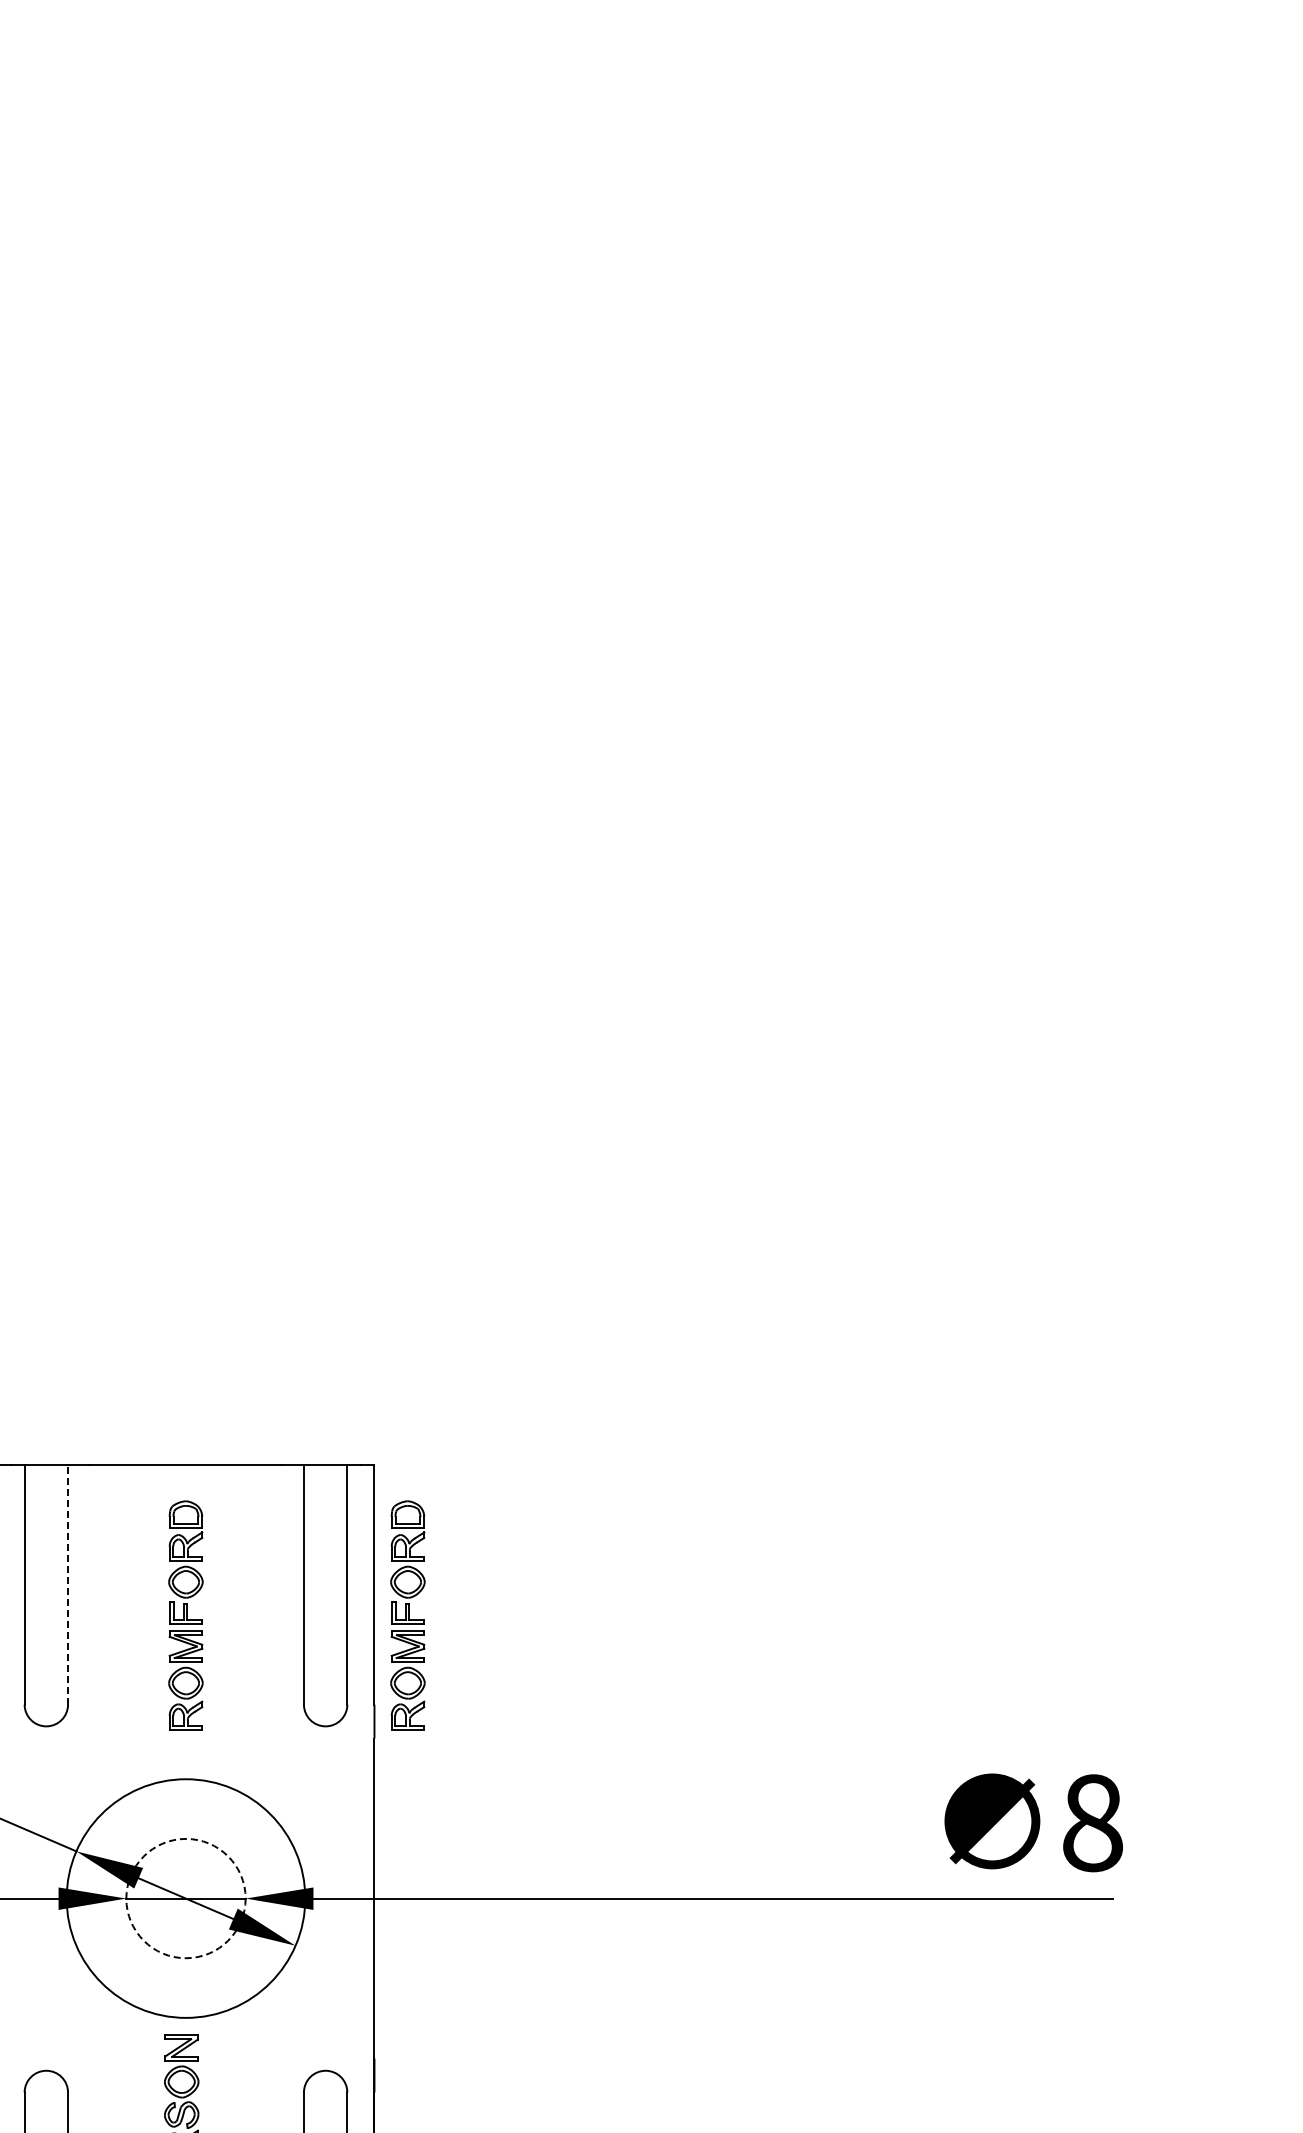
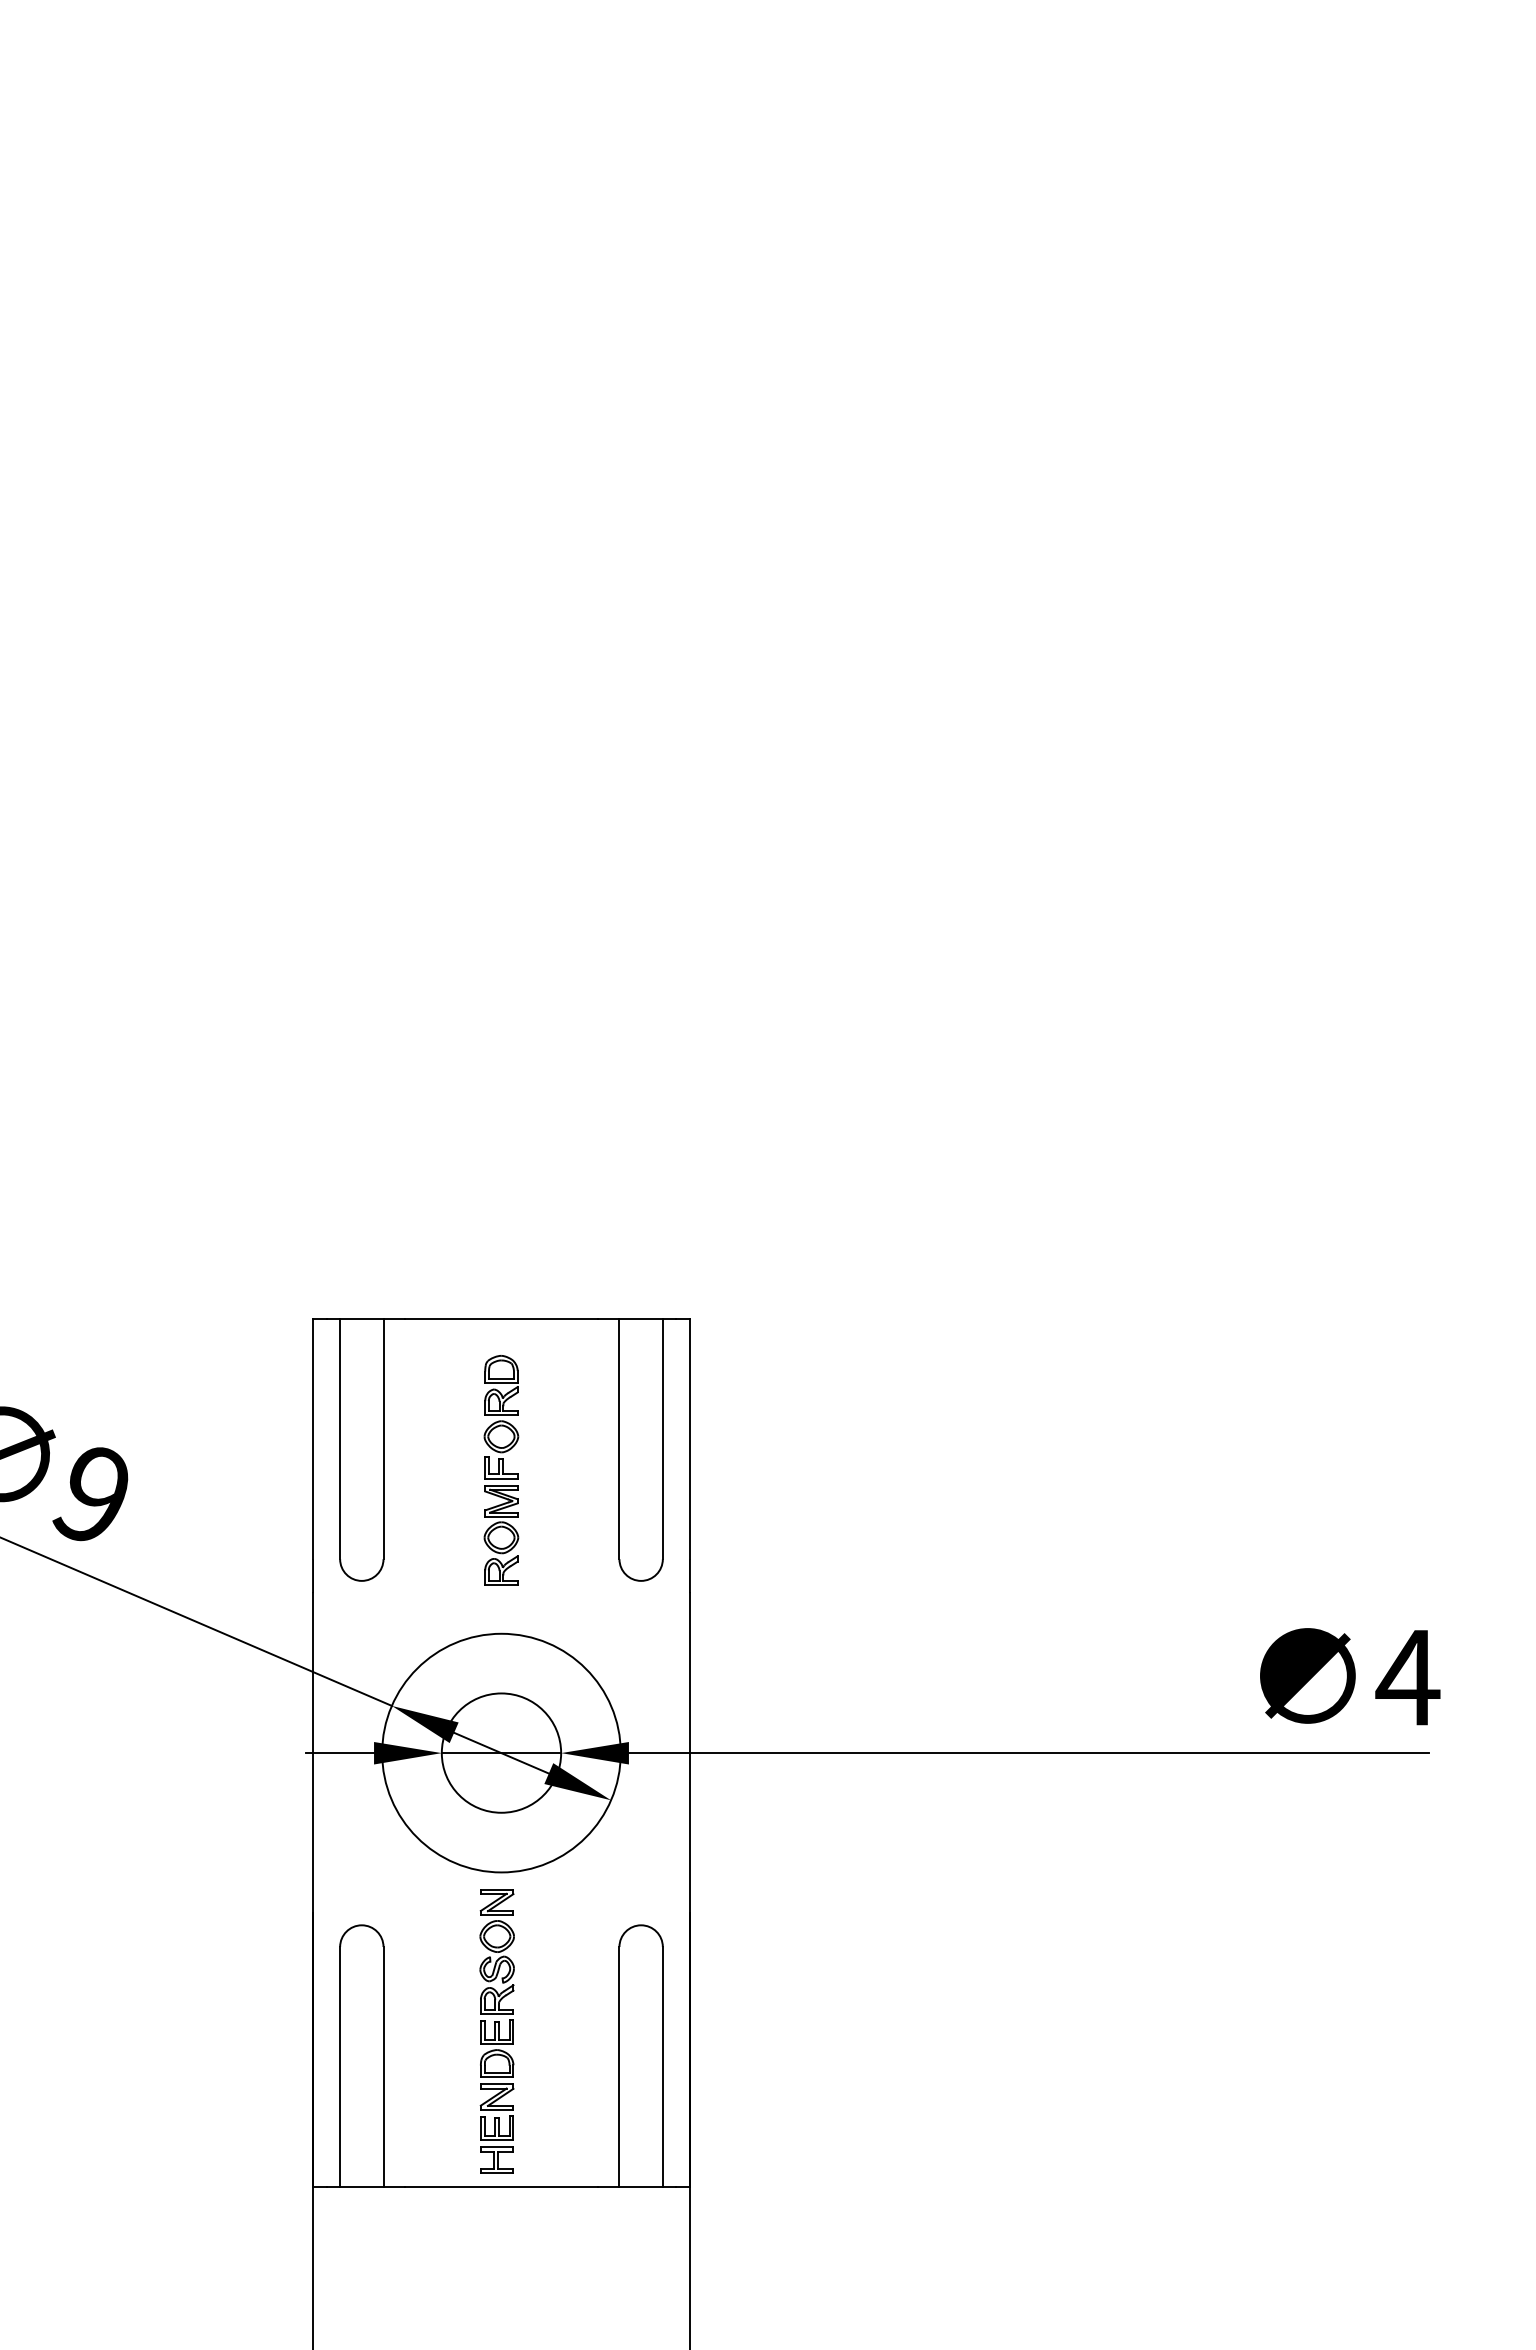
line: (68, 1584) -> (383, 1439), dashed -> solid
part: (408, 1615) -> (723, 1470), removed
text: (1092, 1822) -> (1407, 1677), 8 -> 4
circle: (186, 1897) -> (501, 1752), dashed -> solid

